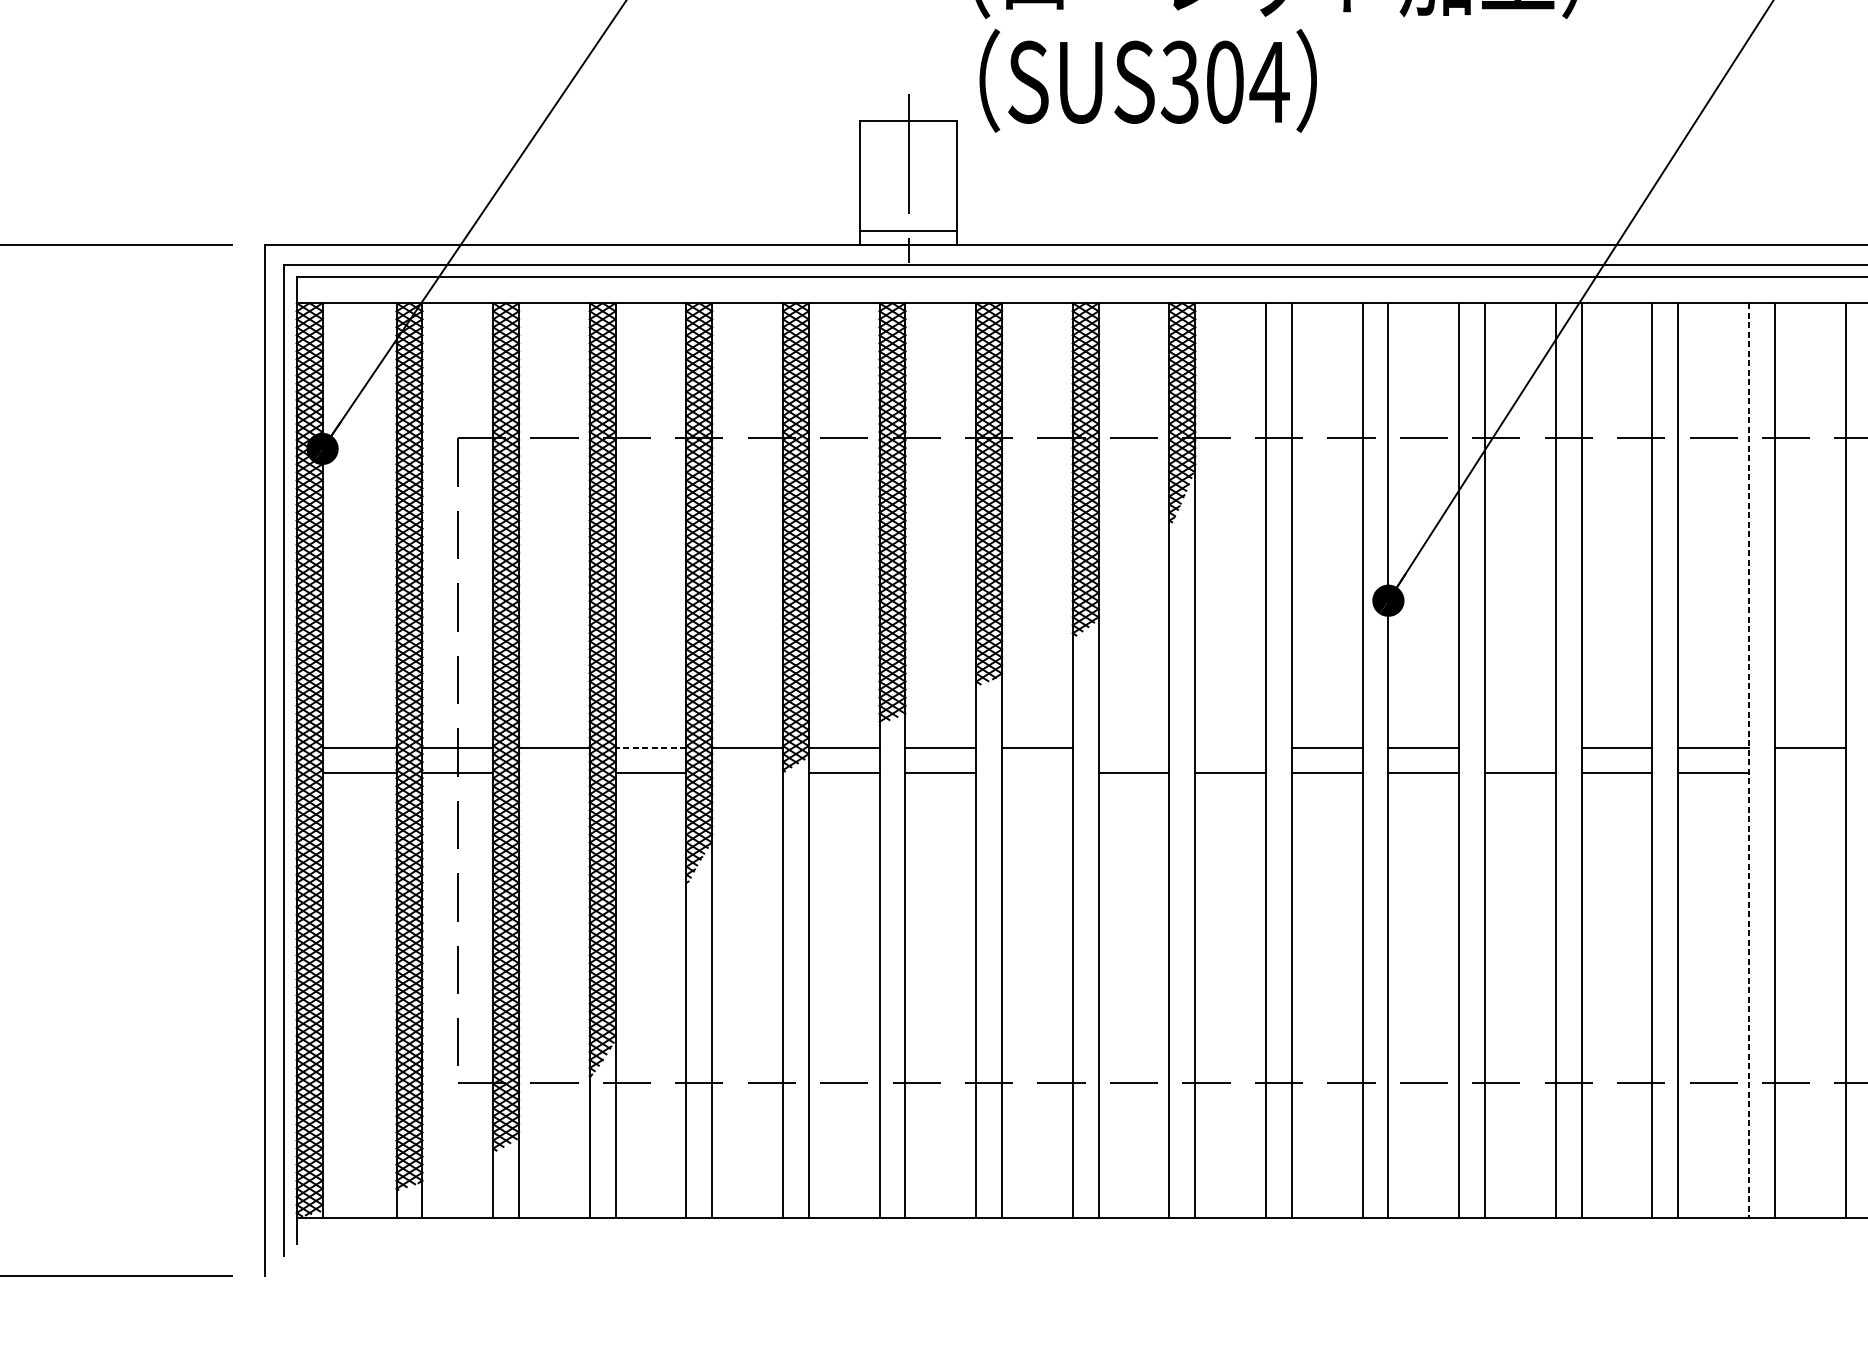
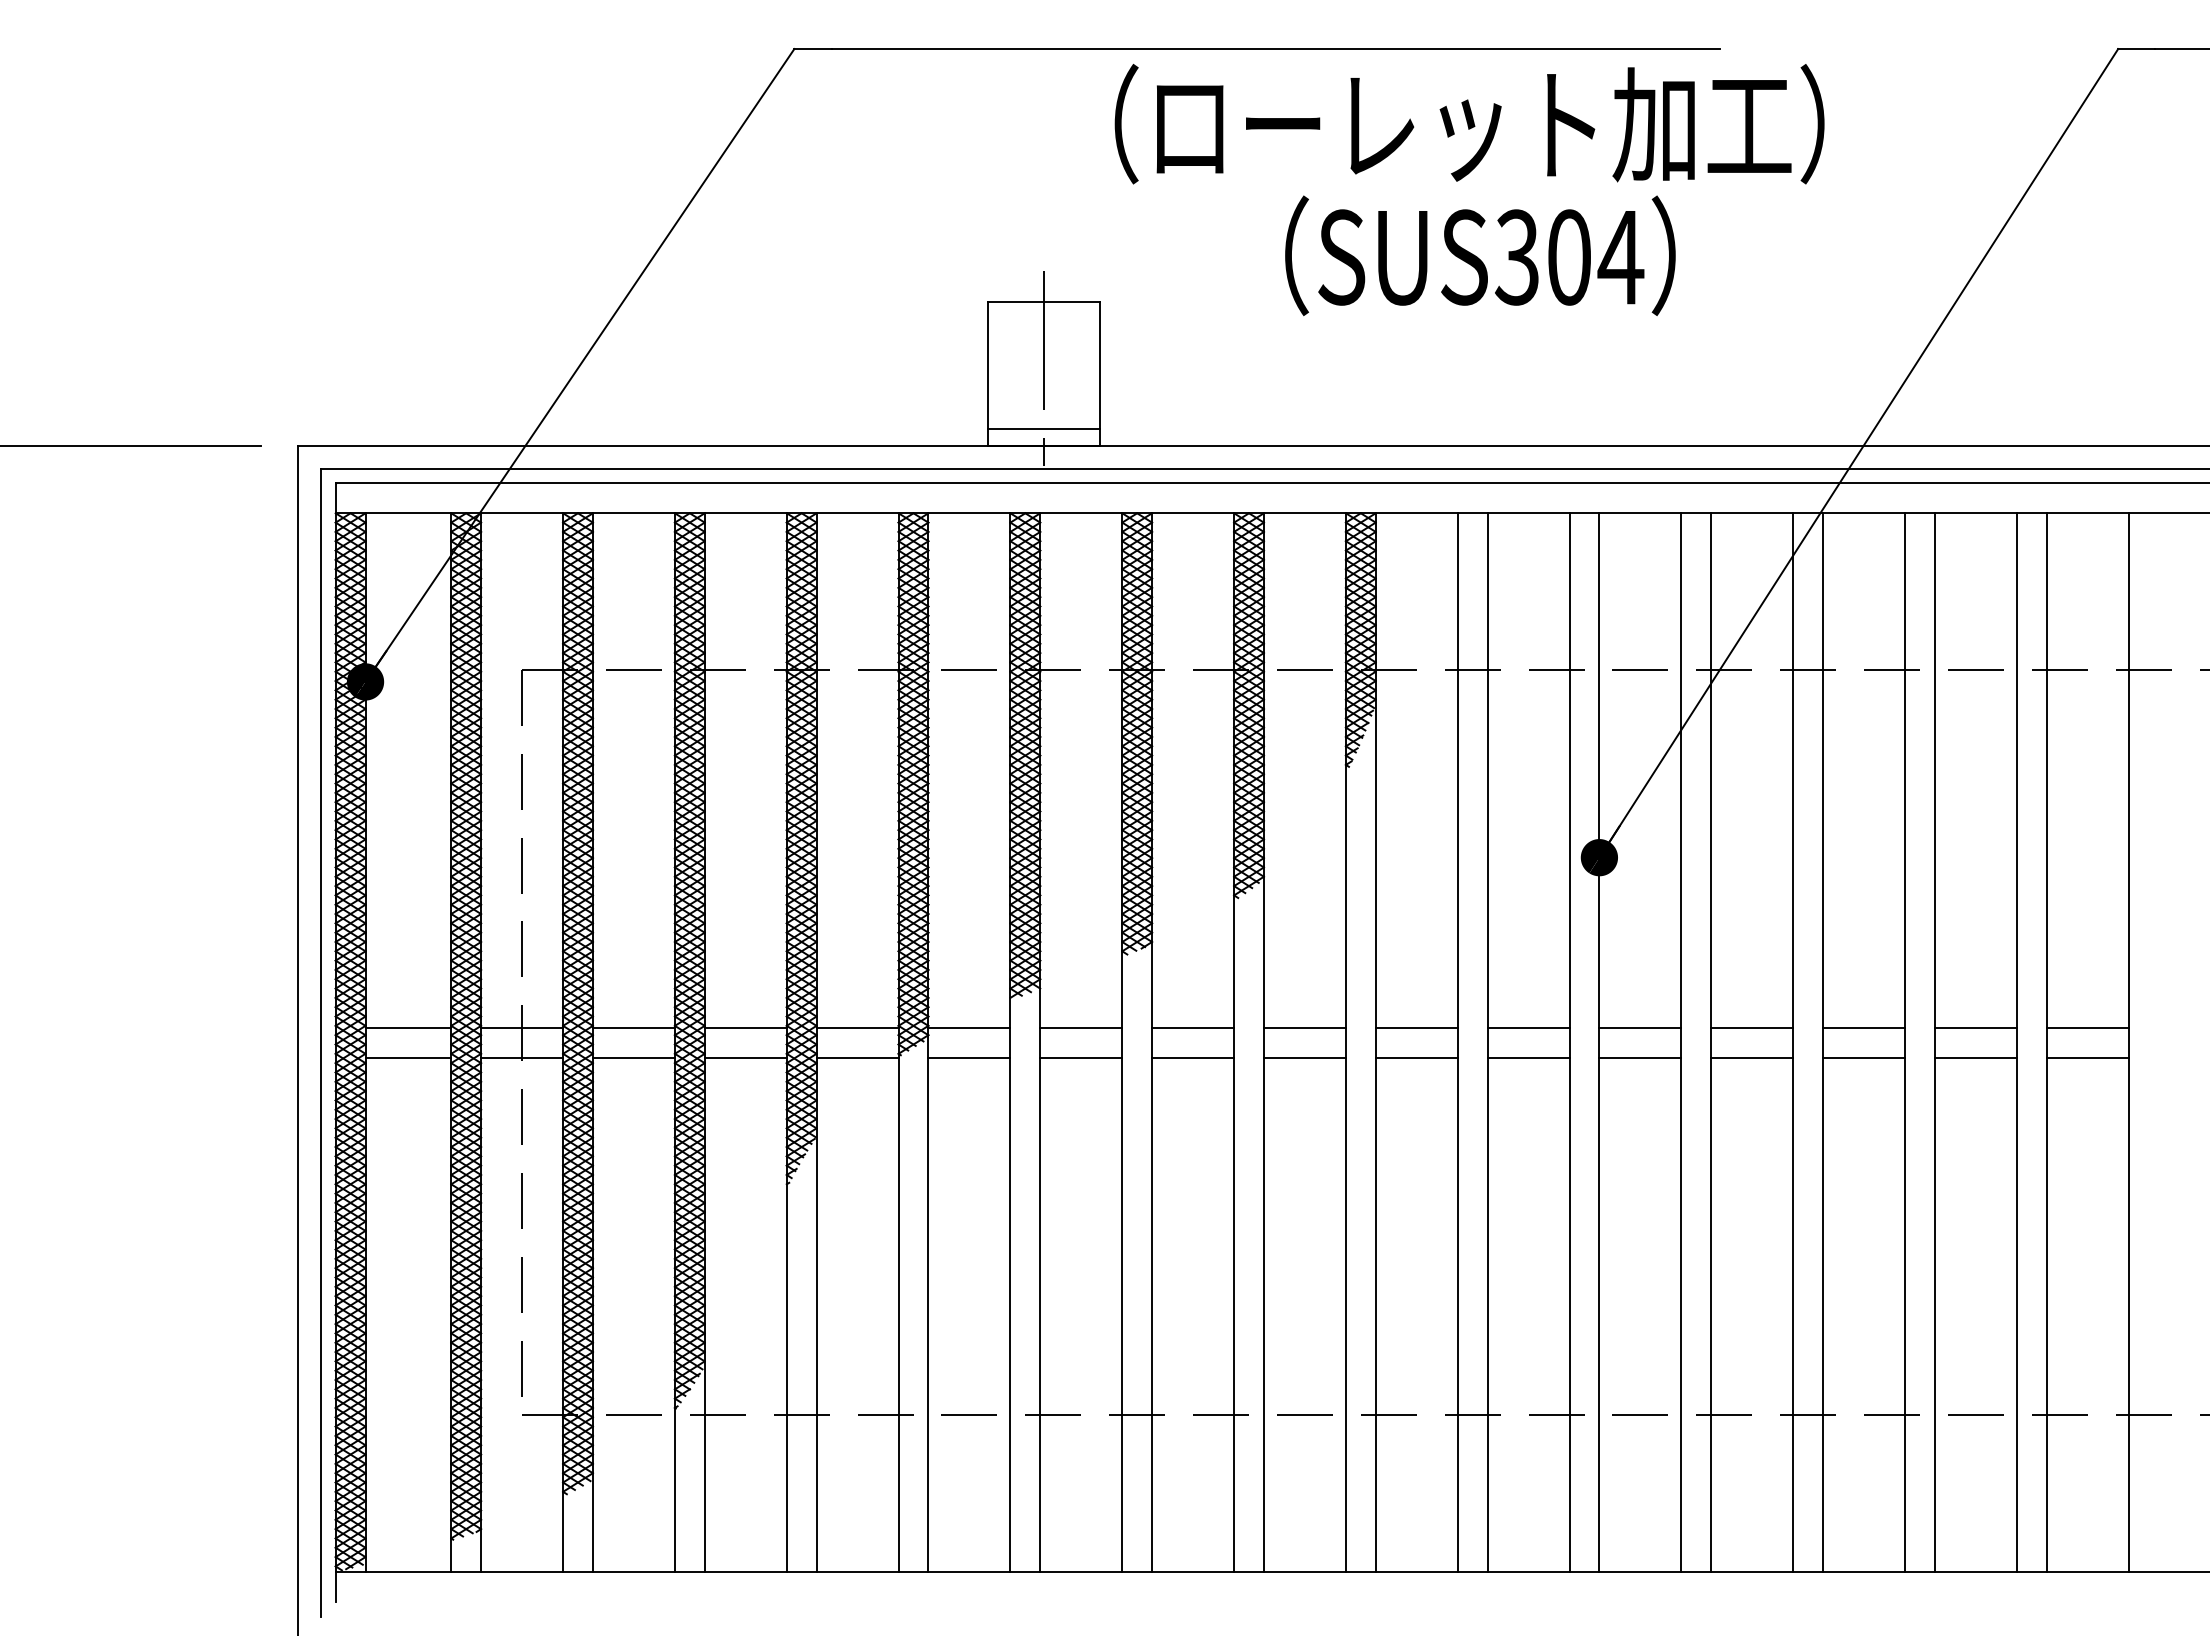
text: (1148, 80) -> (1480, 255), moved
line: (650, 747) -> (745, 1027), dashed -> solid
line: (1133, 747) -> (1304, 1027), added
line: (1230, 747) -> (1416, 1027), added
line: (1520, 747) -> (1752, 1027), added
line: (1748, 761) -> (2016, 1043), dashed -> solid
line: (554, 773) -> (633, 1057), added
line: (747, 773) -> (857, 1057), added
line: (1037, 773) -> (1193, 1057), added
line: (1810, 773) -> (2087, 1057), added

